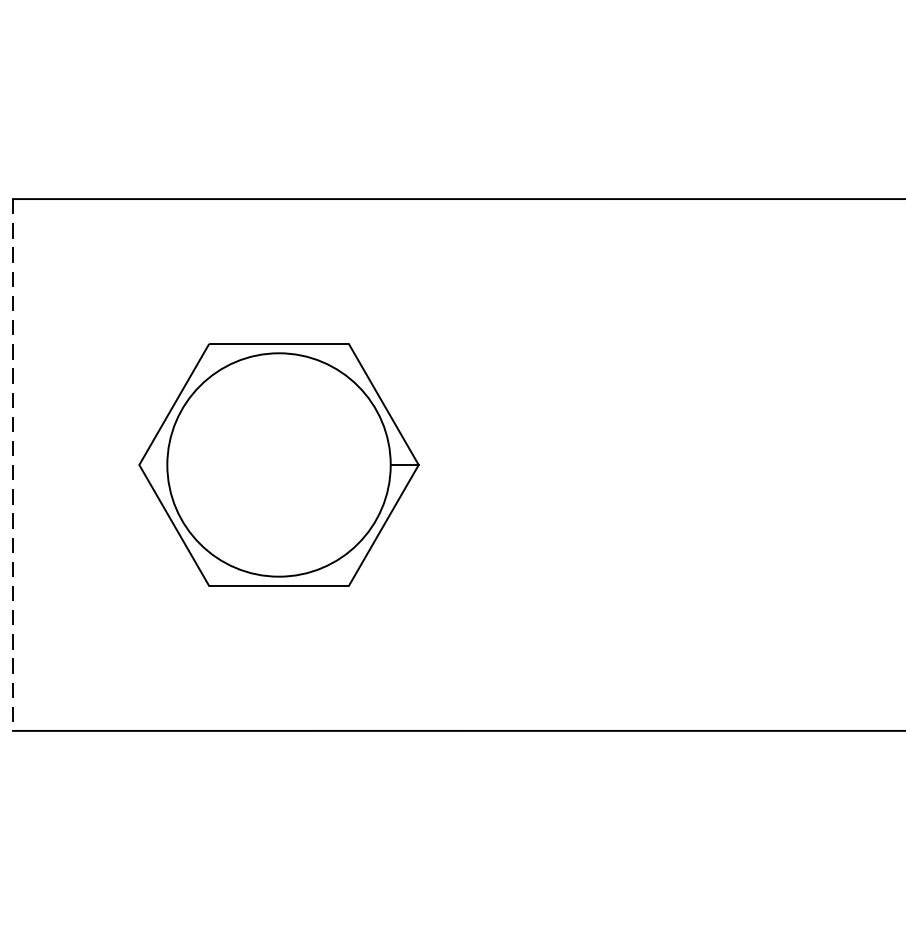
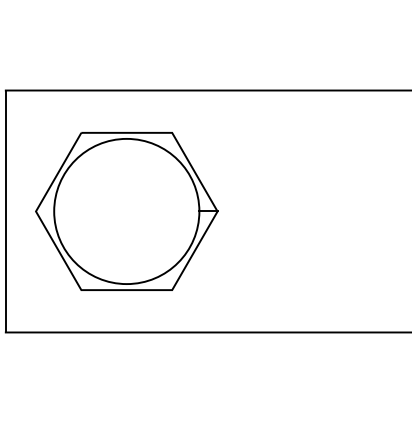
line: (12, 465) -> (5, 211), dashed -> solid
part: (278, 465) -> (126, 211), size x1.43

